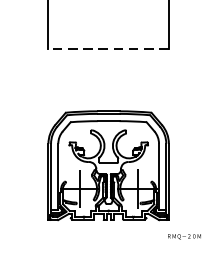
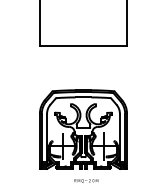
line: (108, 49) -> (83, 45), dashed -> solid
text: (184, 236) -> (86, 180), moved

